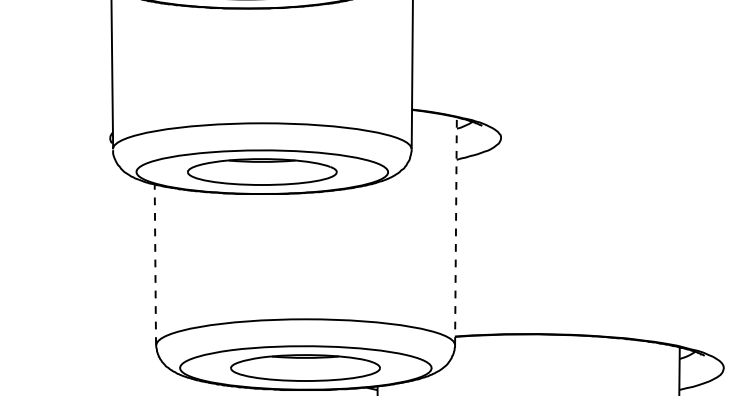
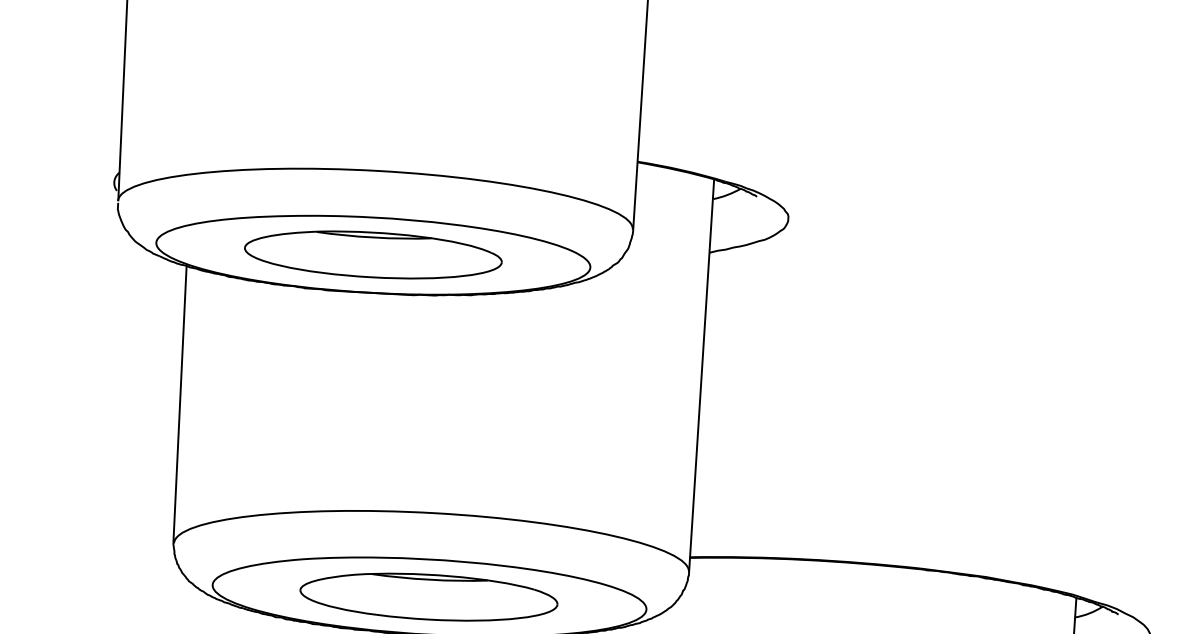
line: (455, 231) -> (700, 376), dashed -> solid
line: (155, 264) -> (180, 404), dashed -> solid

